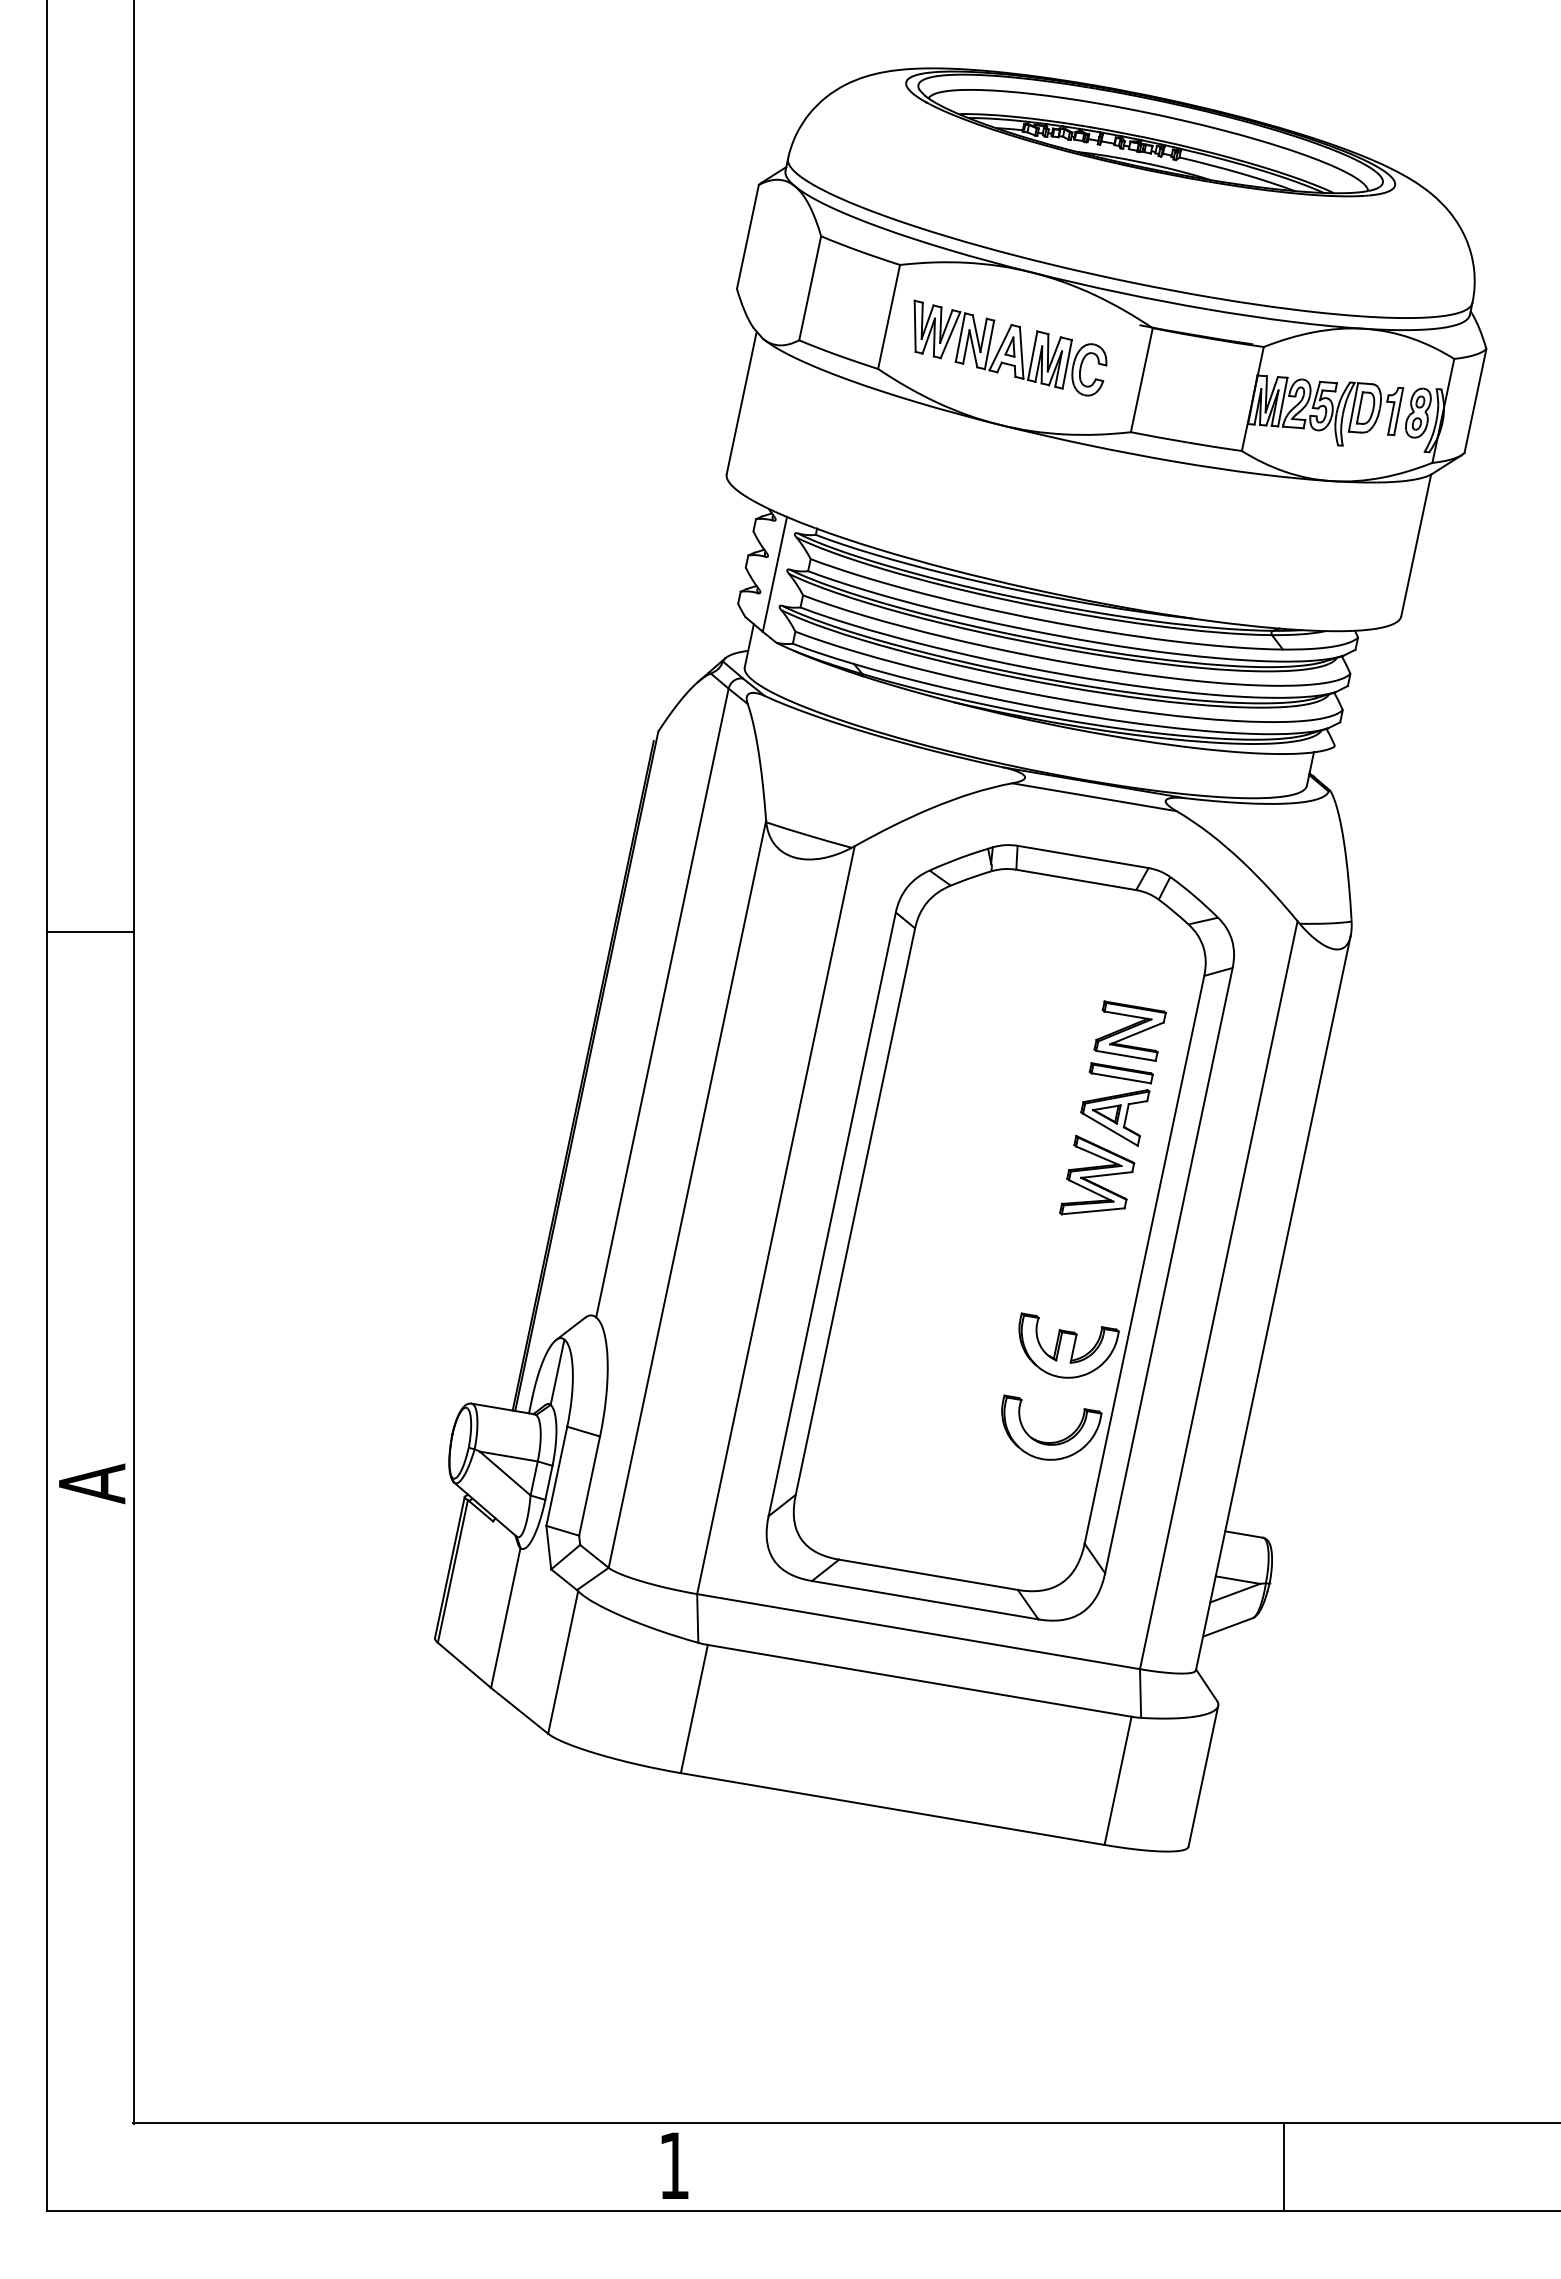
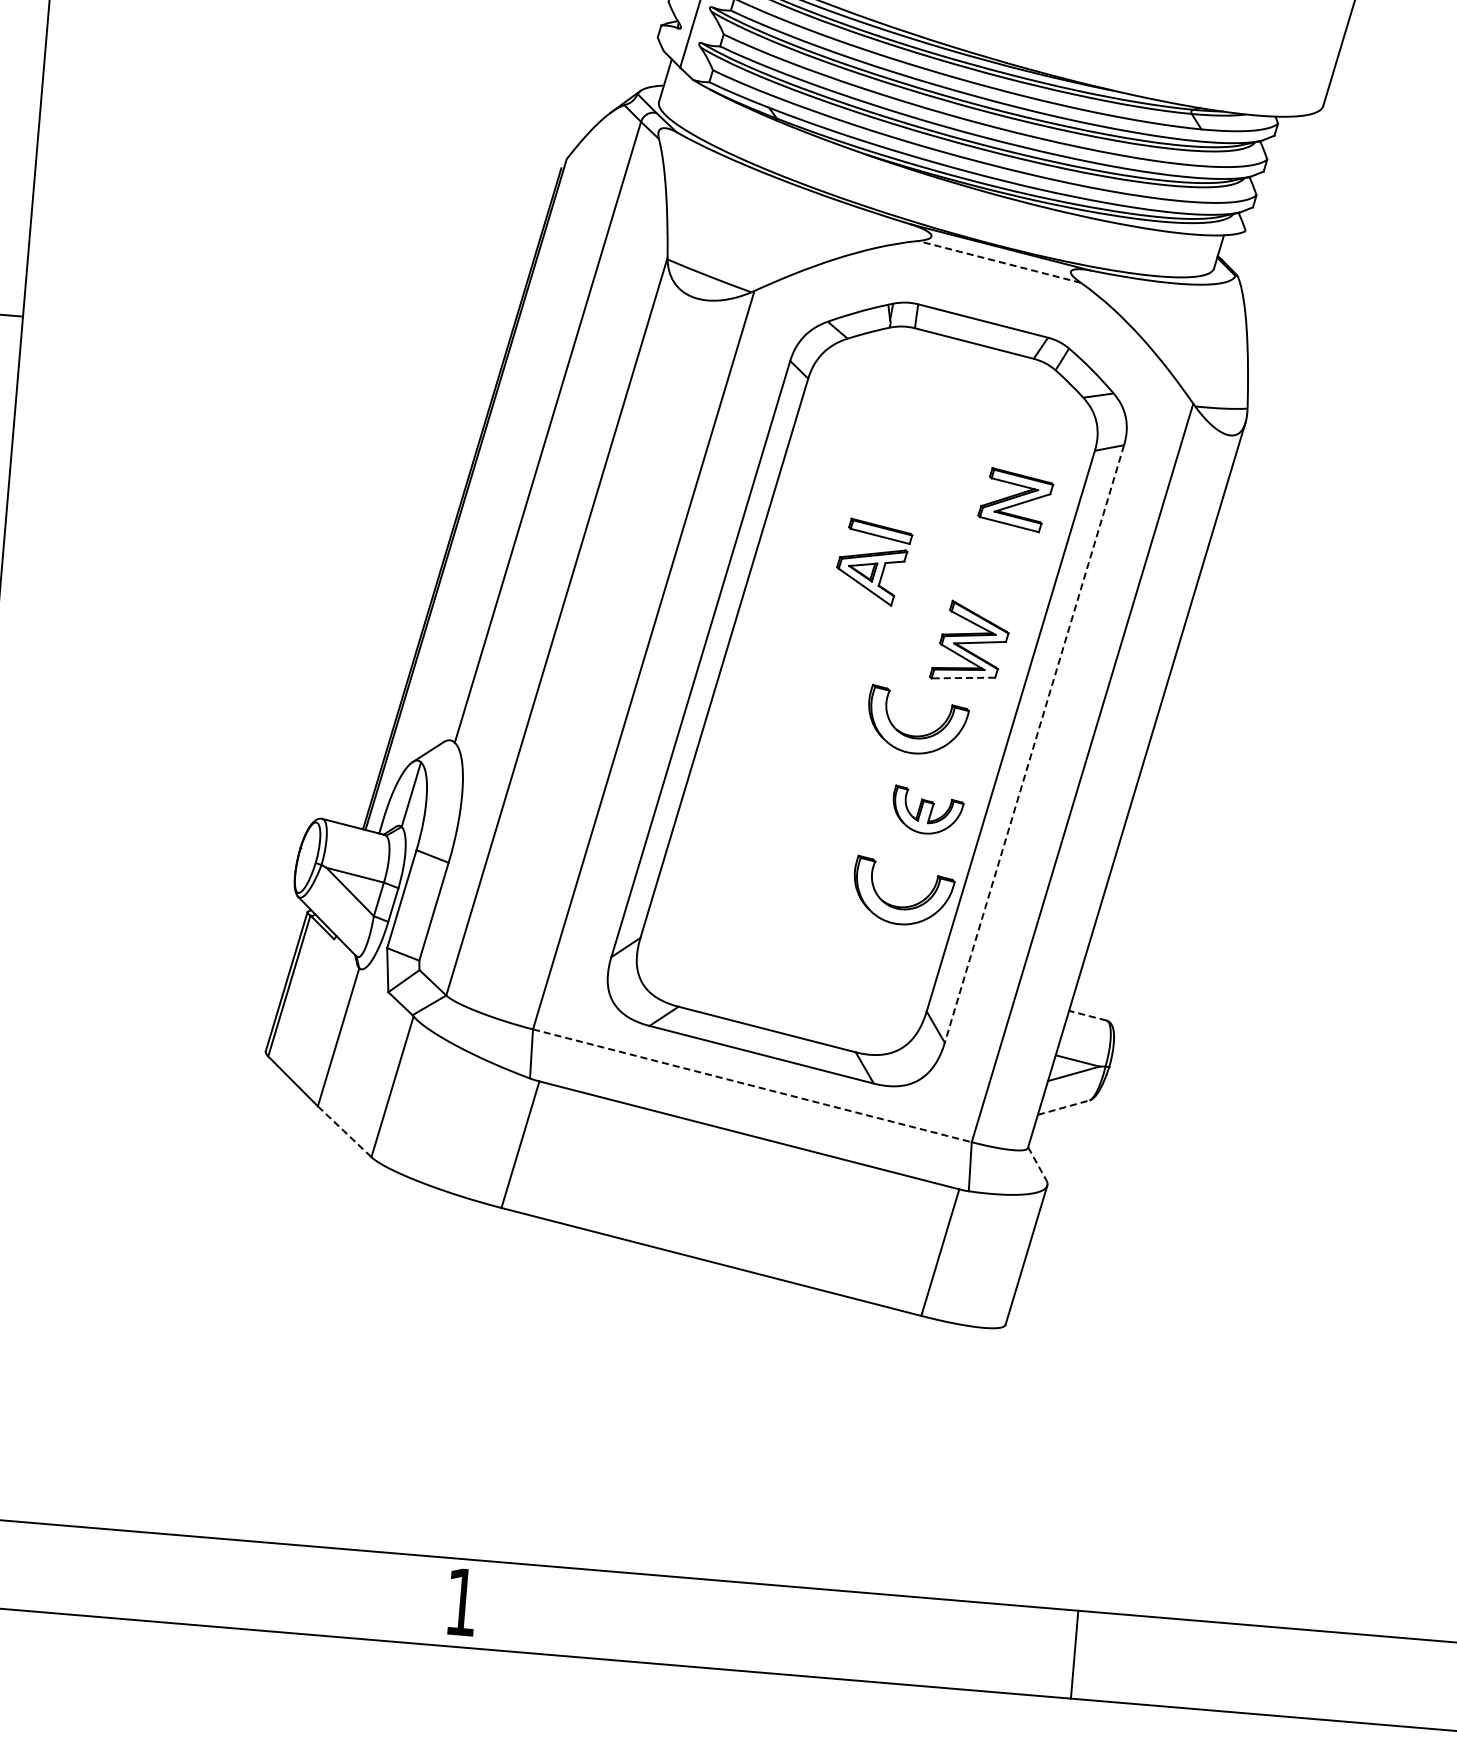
line: (1093, 797) -> (998, 262), solid -> dashed
part: (1116, 1104) -> (873, 562), moved
line: (1093, 1211) -> (963, 678), solid -> dashed
part: (1052, 1271) -> (917, 735), added
line: (1168, 1271) -> (1033, 744), solid -> dashed
part: (1068, 1345) -> (927, 810), size x0.7
line: (1243, 1534) -> (1087, 1015), solid -> dashed
line: (1227, 1627) -> (1063, 1107), solid -> dashed
line: (918, 1631) -> (752, 1085), solid -> dashed
line: (1206, 1685) -> (1037, 1164), solid -> dashed
line: (519, 1710) -> (344, 1131), solid -> dashed

